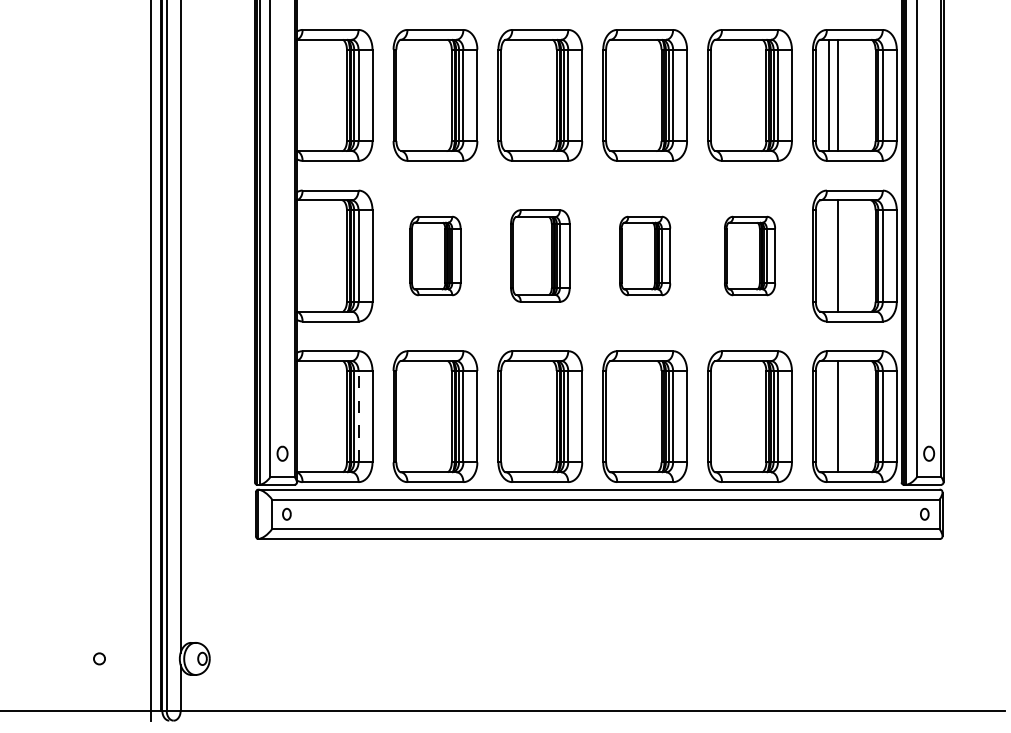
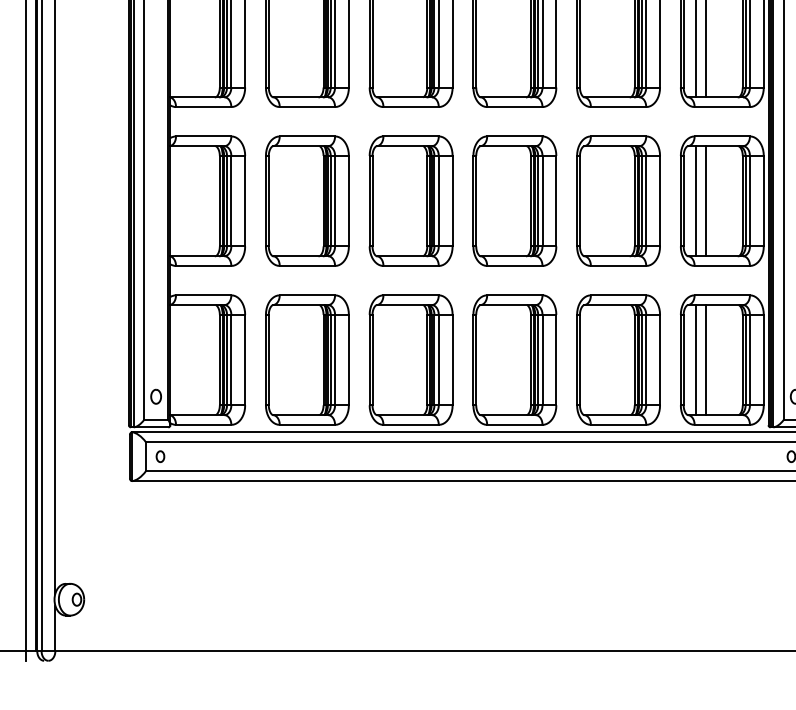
part: (435, 255) -> (307, 200), size x1.67
part: (540, 255) -> (411, 200), size x1.43
part: (644, 255) -> (514, 200), size x1.67
part: (749, 255) -> (618, 200), size x1.67
line: (828, 255) -> (696, 200), added
line: (358, 416) -> (231, 359), dashed -> solid
line: (828, 416) -> (696, 359), added

